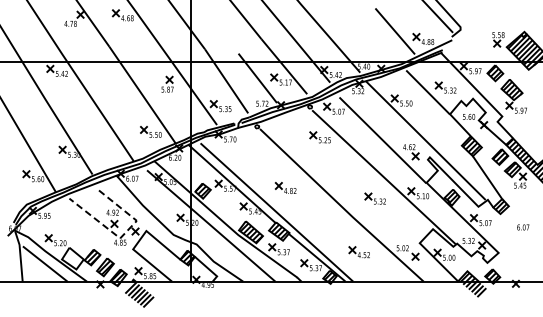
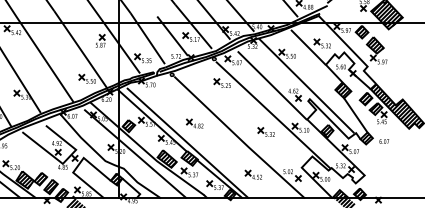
text: (523, 227) -> (384, 141), moved
line: (122, 235) -> (64, 161), dashed -> solid
hatch: (72, 258) -> (24, 179), added

